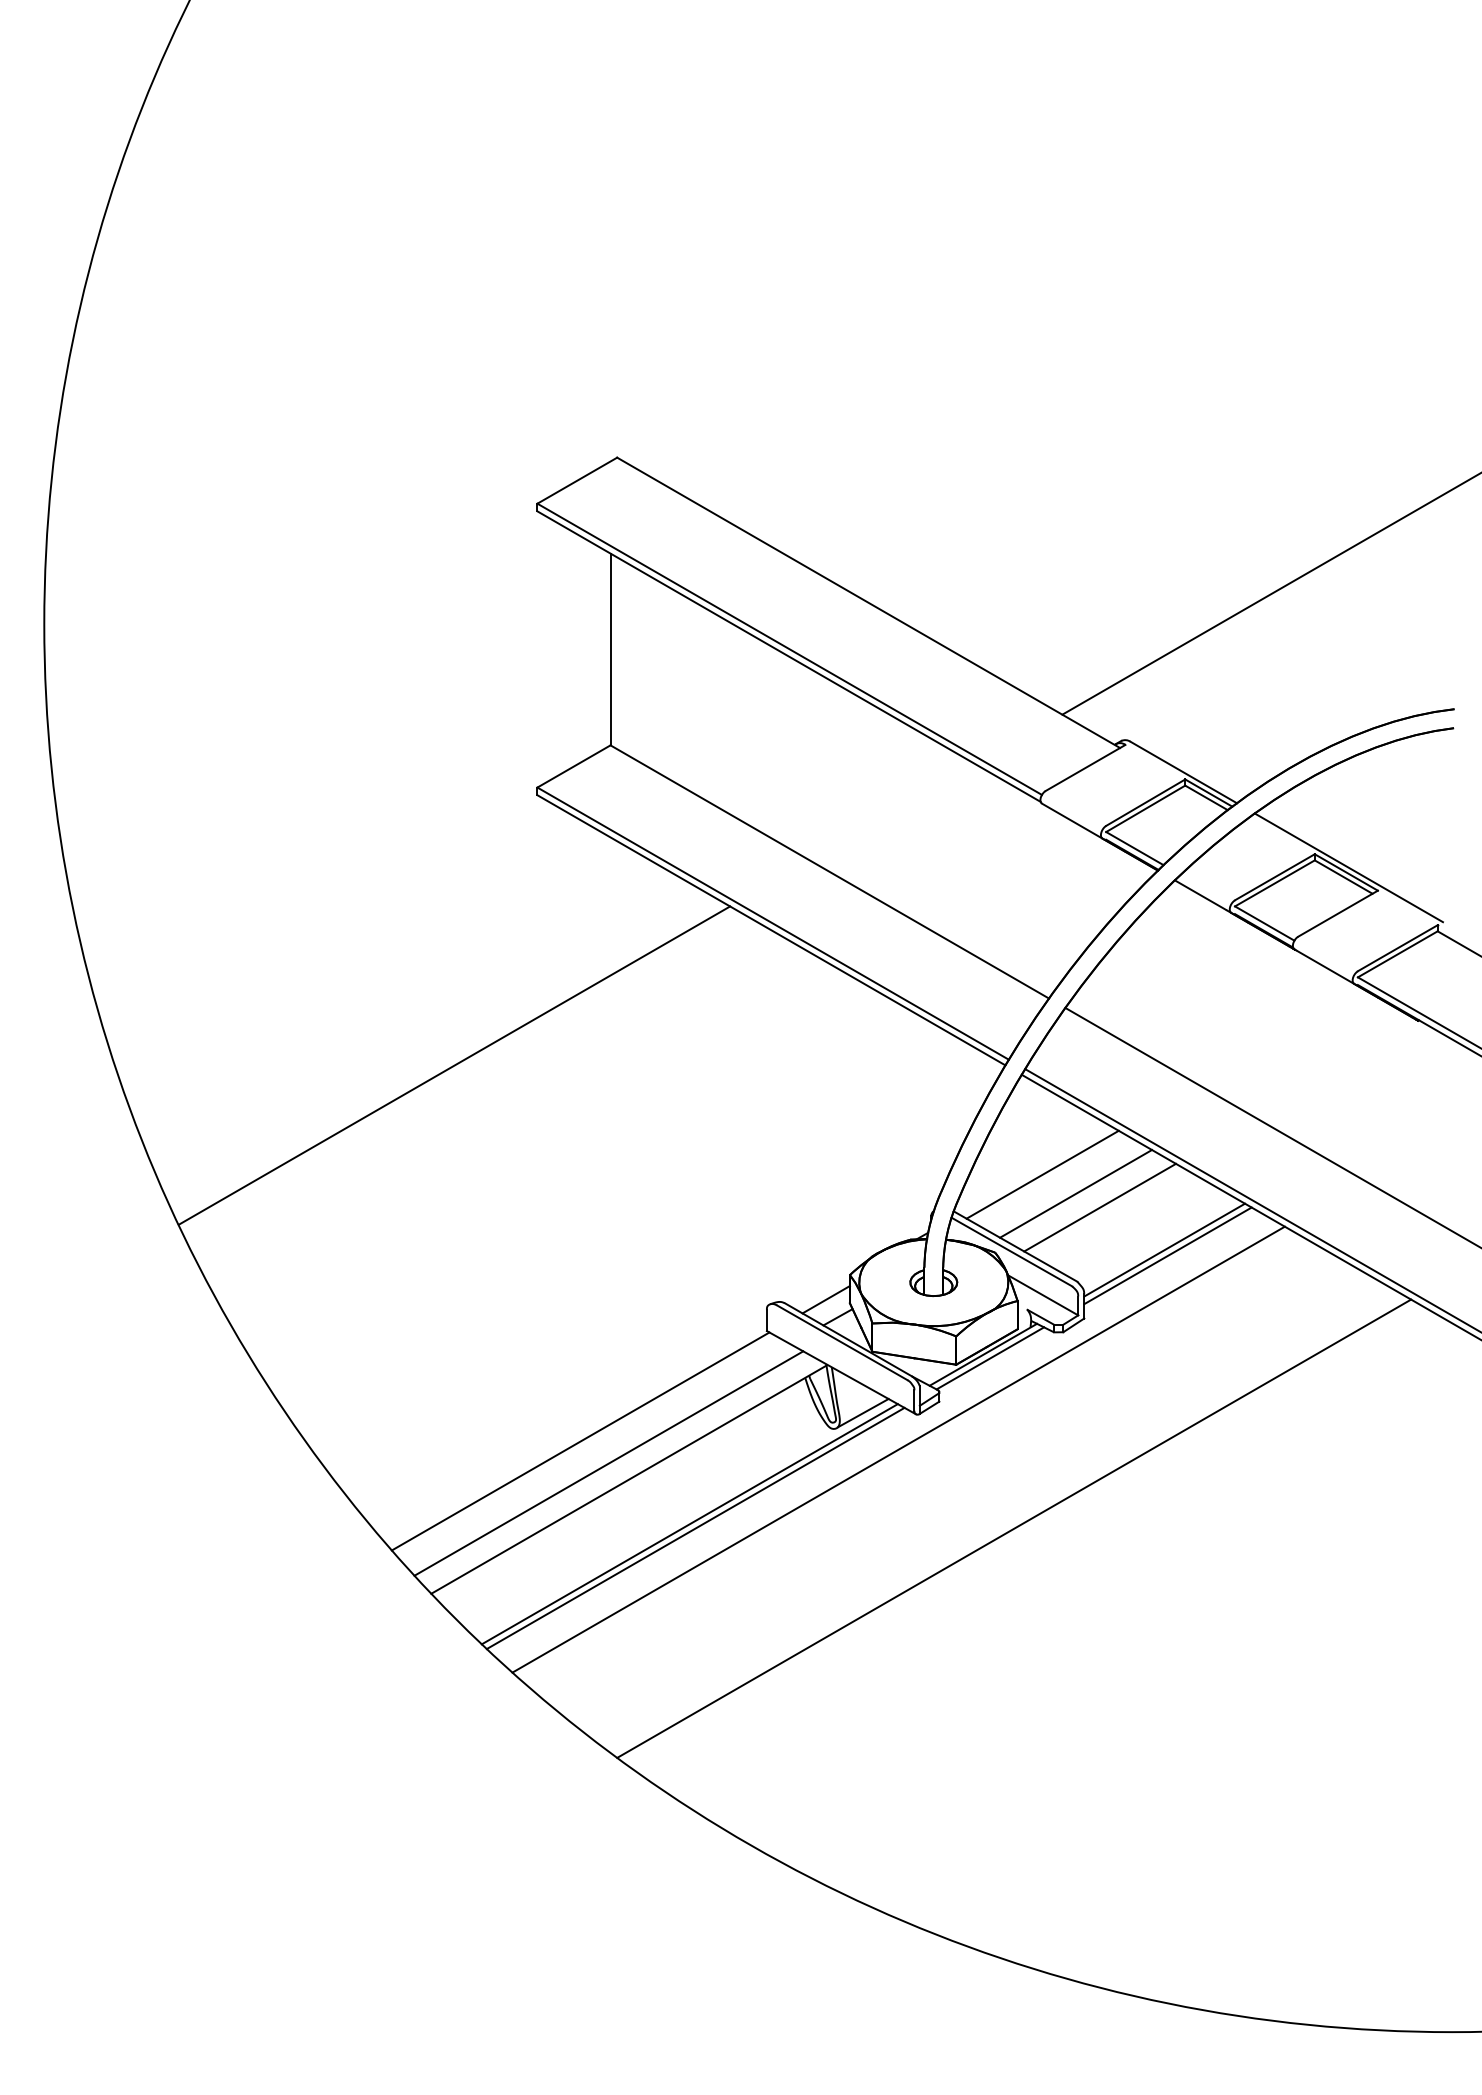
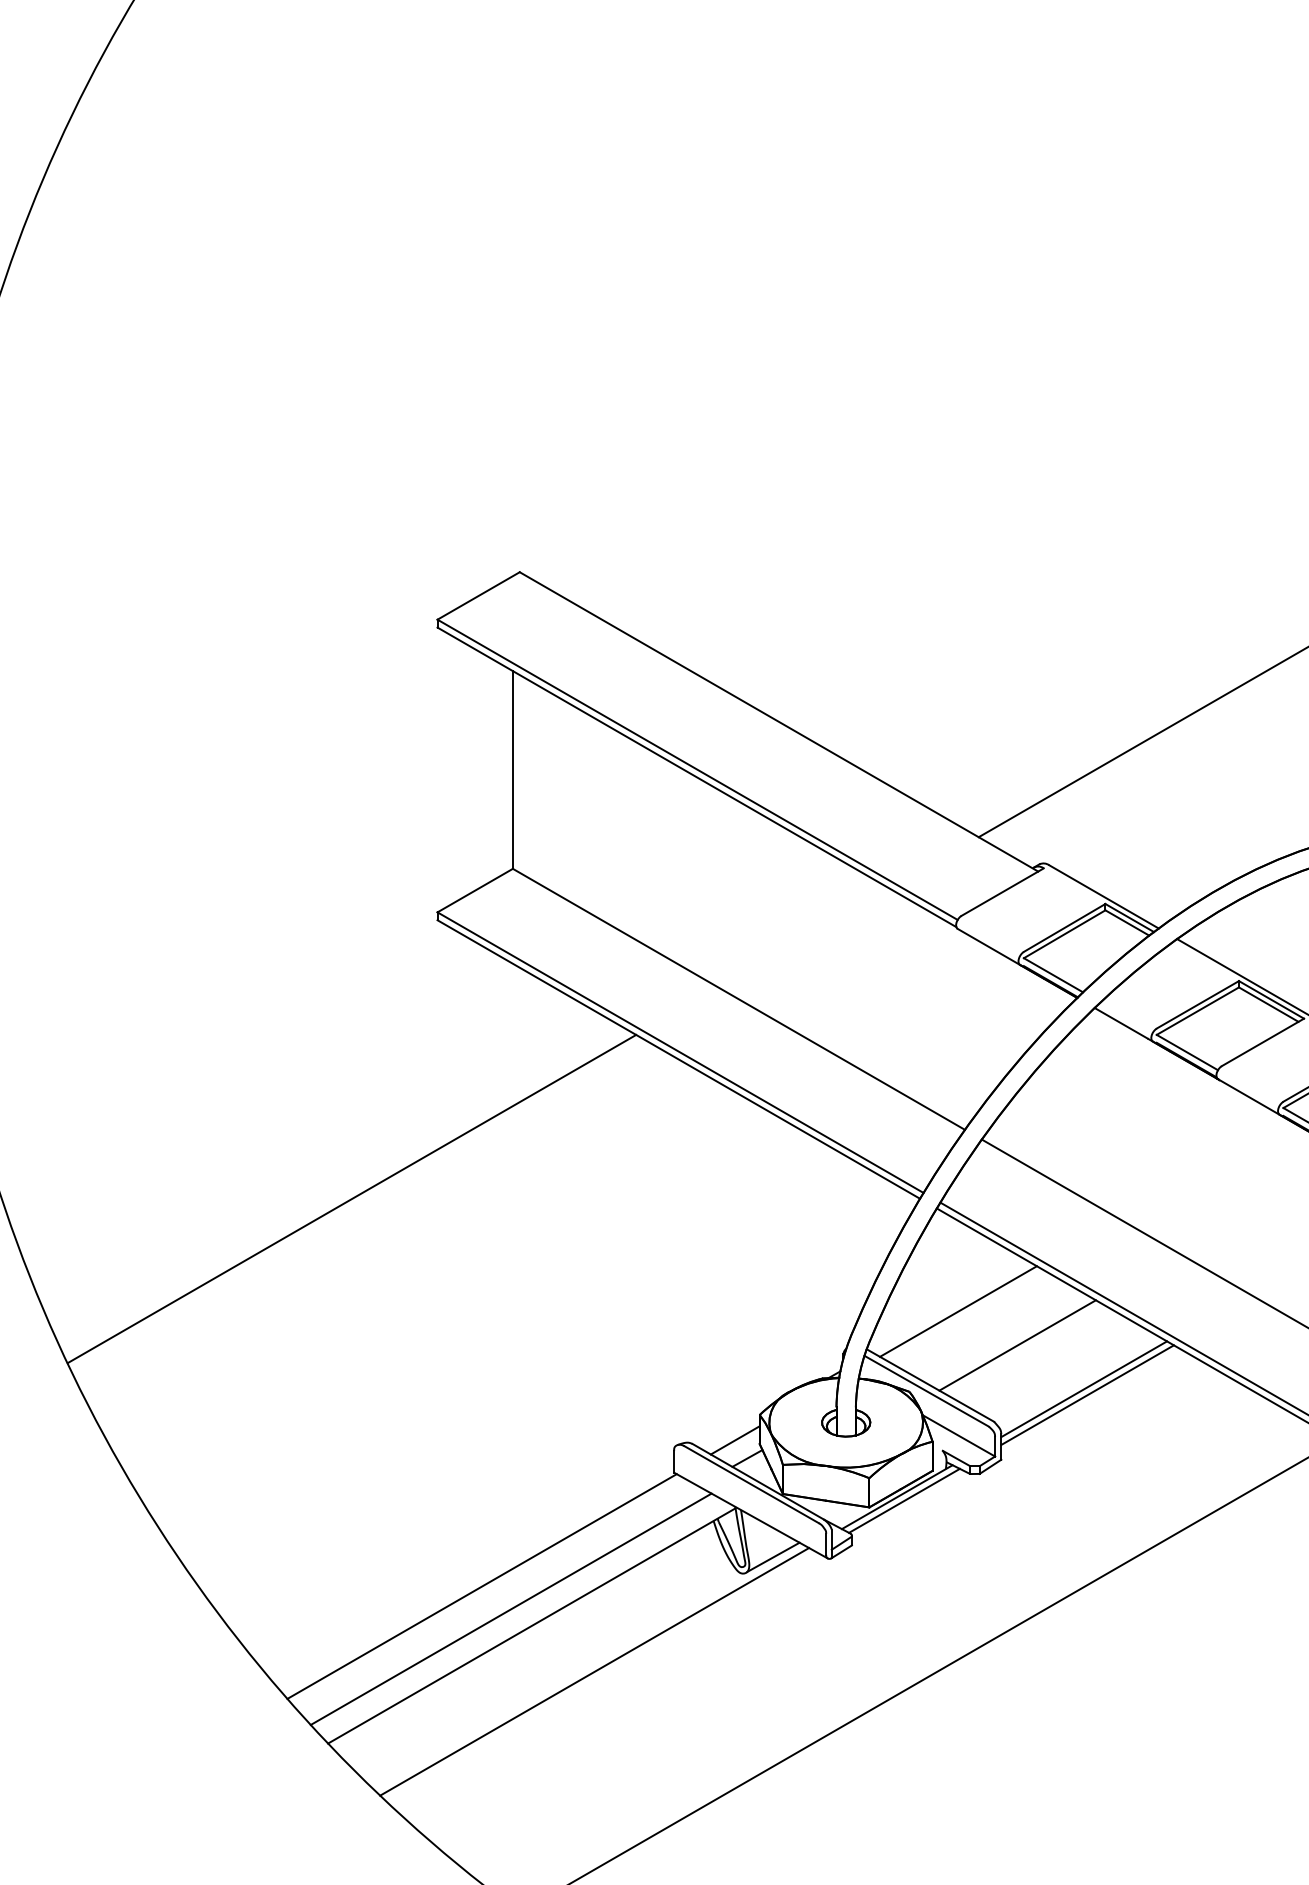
line: (1076, 1193) -> (993, 1330), removed
line: (898, 1449) -> (809, 1594), removed
line: (695, 1528) -> (600, 1676), removed

